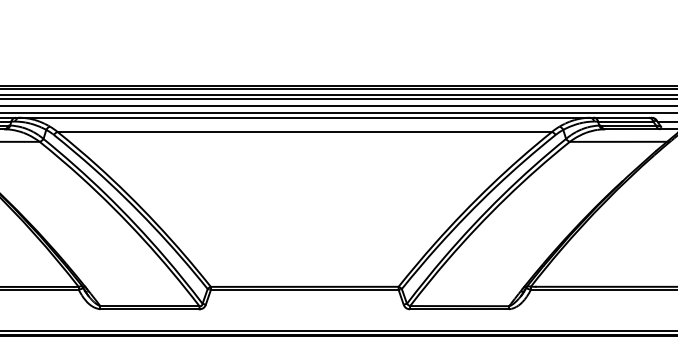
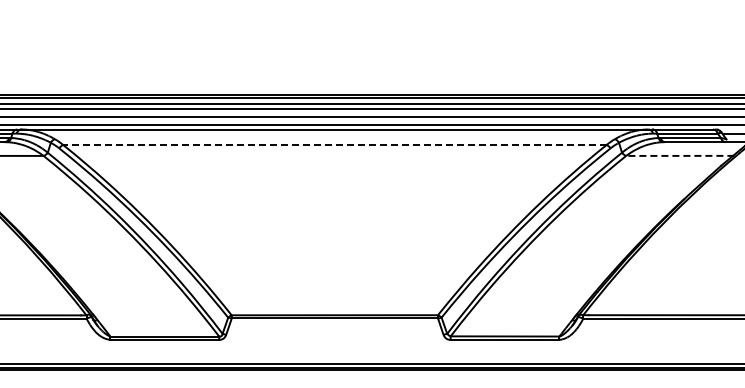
line: (304, 132) -> (334, 145), solid -> dashed
line: (618, 141) -> (679, 155), solid -> dashed

